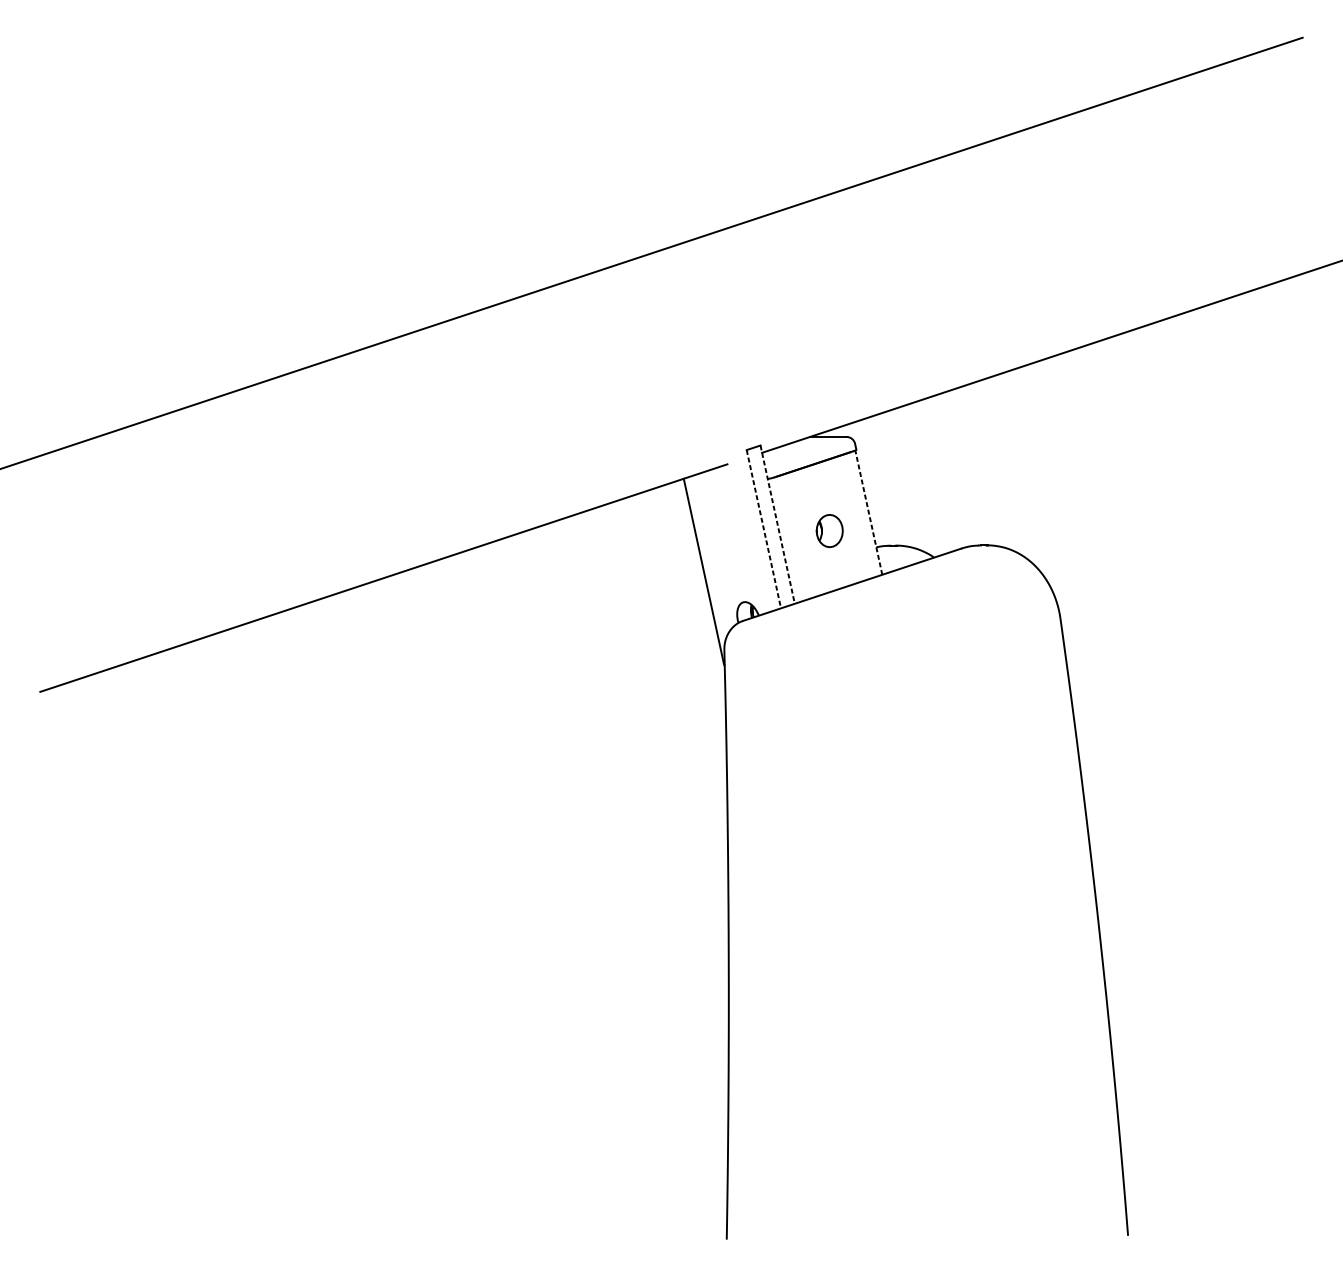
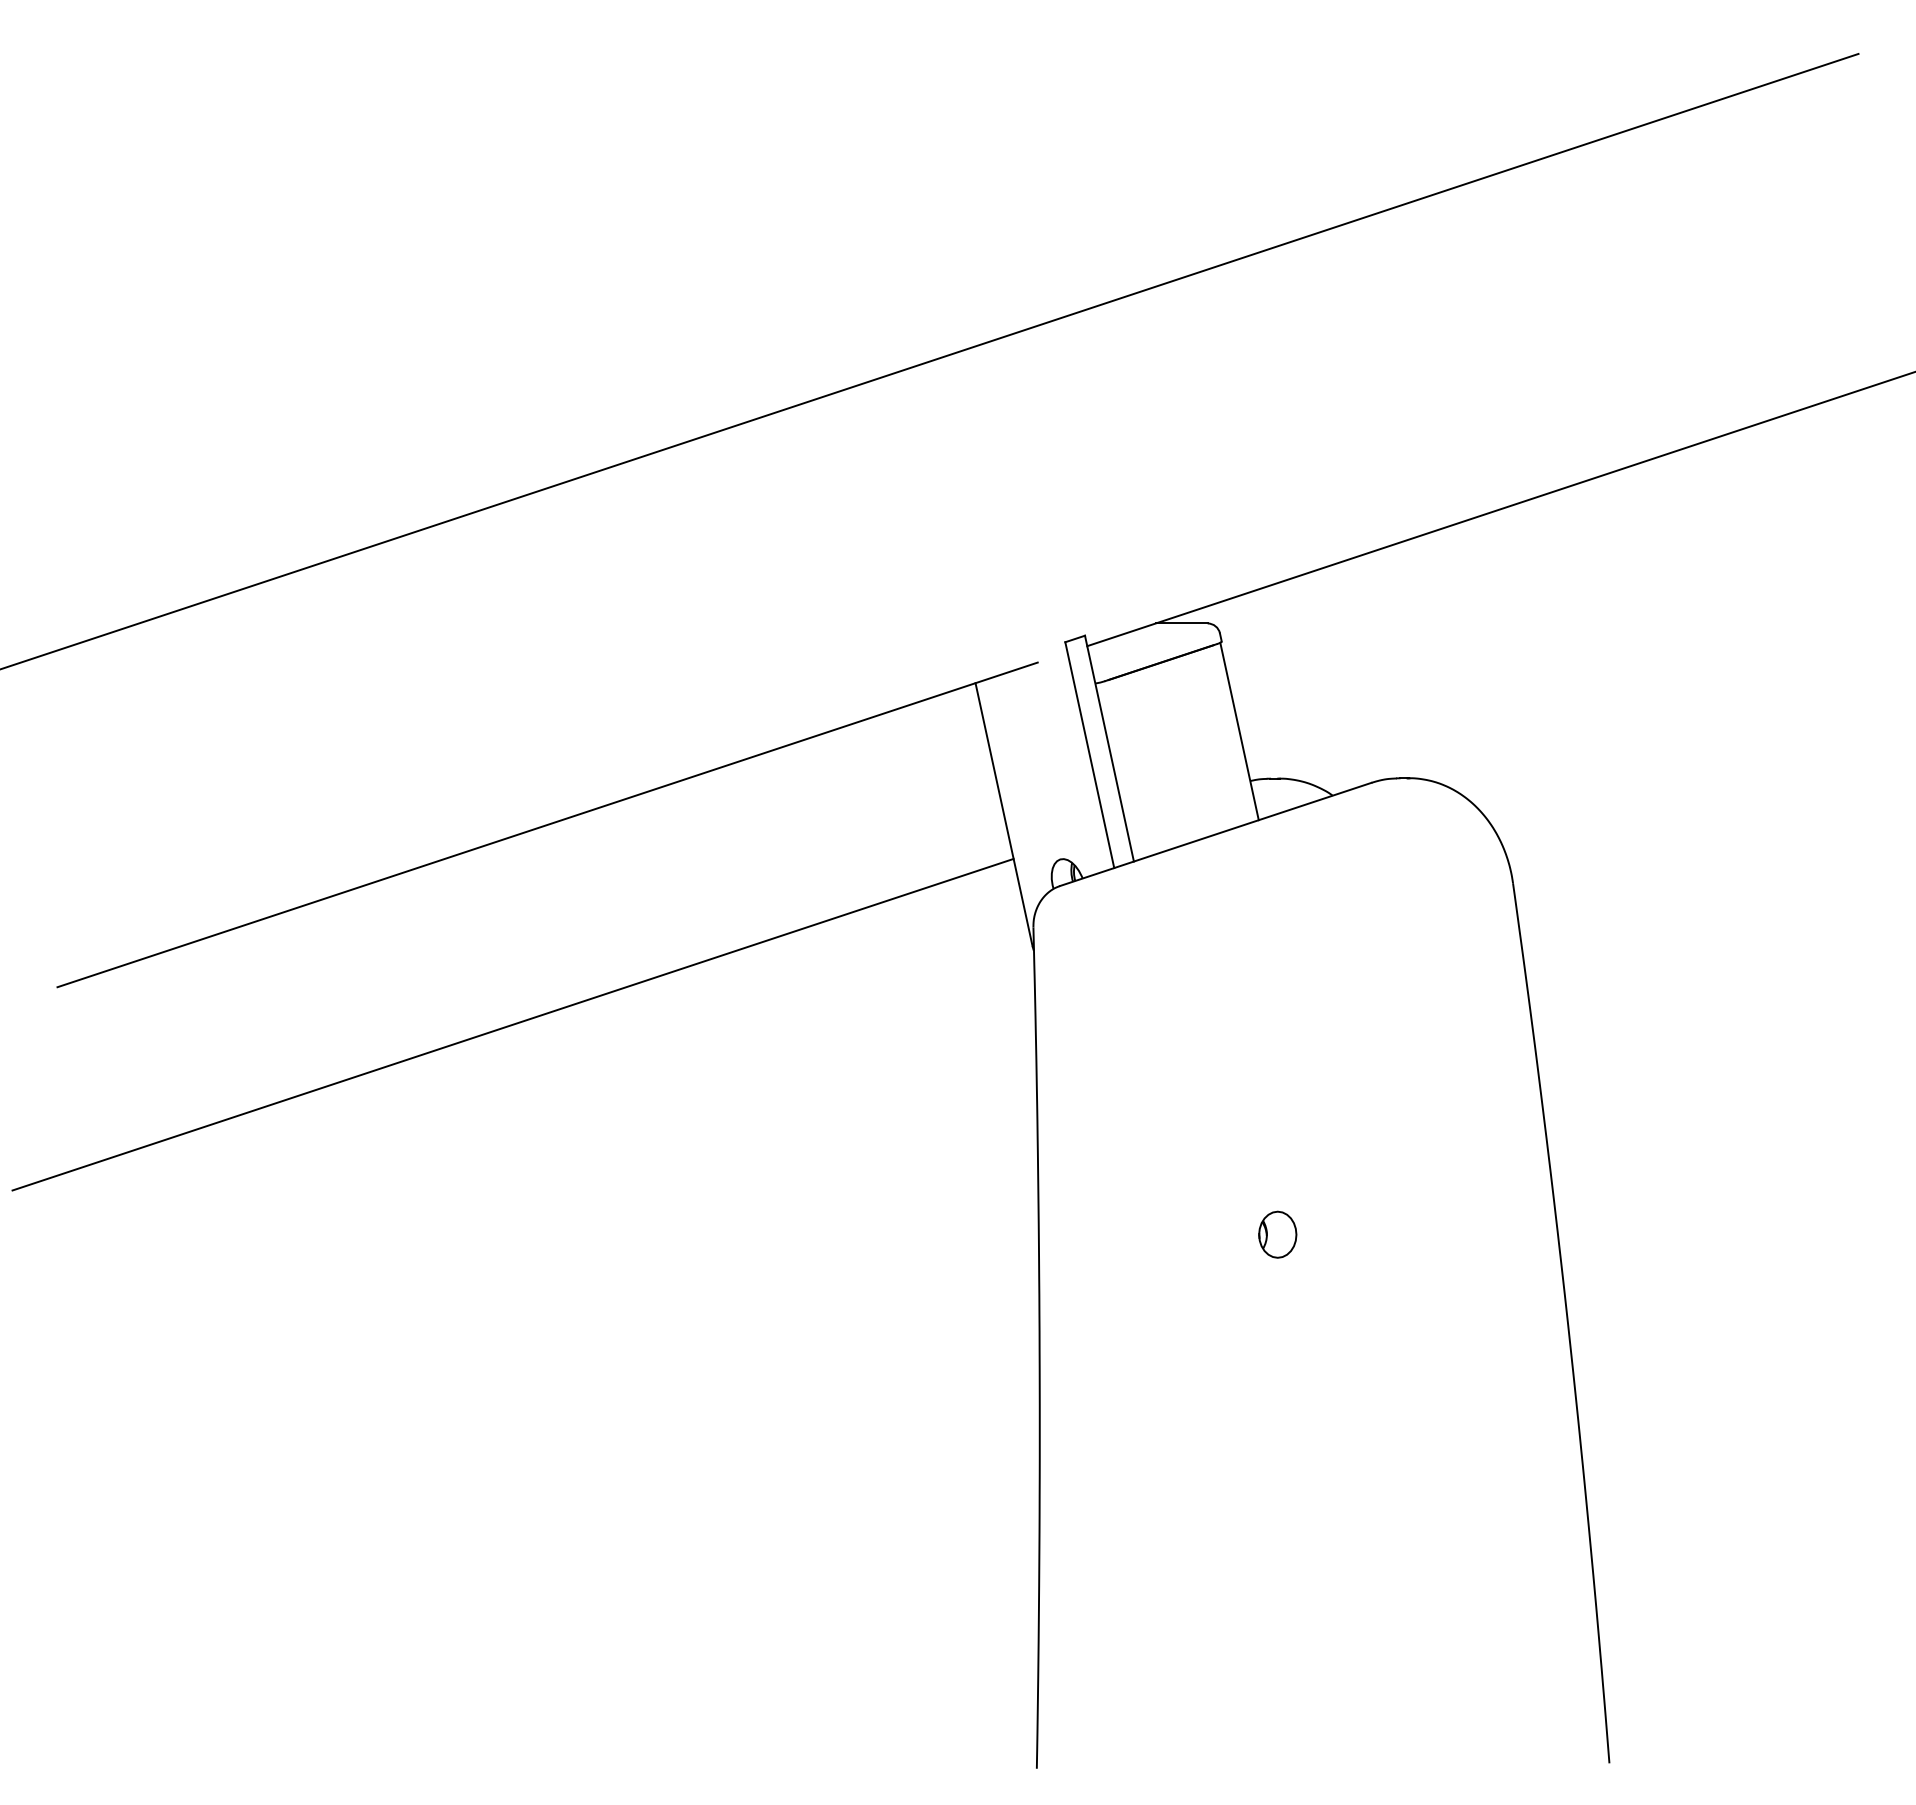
line: (868, 512) -> (1239, 731), dashed -> solid
line: (777, 524) -> (1109, 748), dashed -> solid
line: (763, 529) -> (1089, 755), dashed -> solid
part: (829, 530) -> (1277, 1234), moved
line: (359, 718) -> (512, 1024), added

